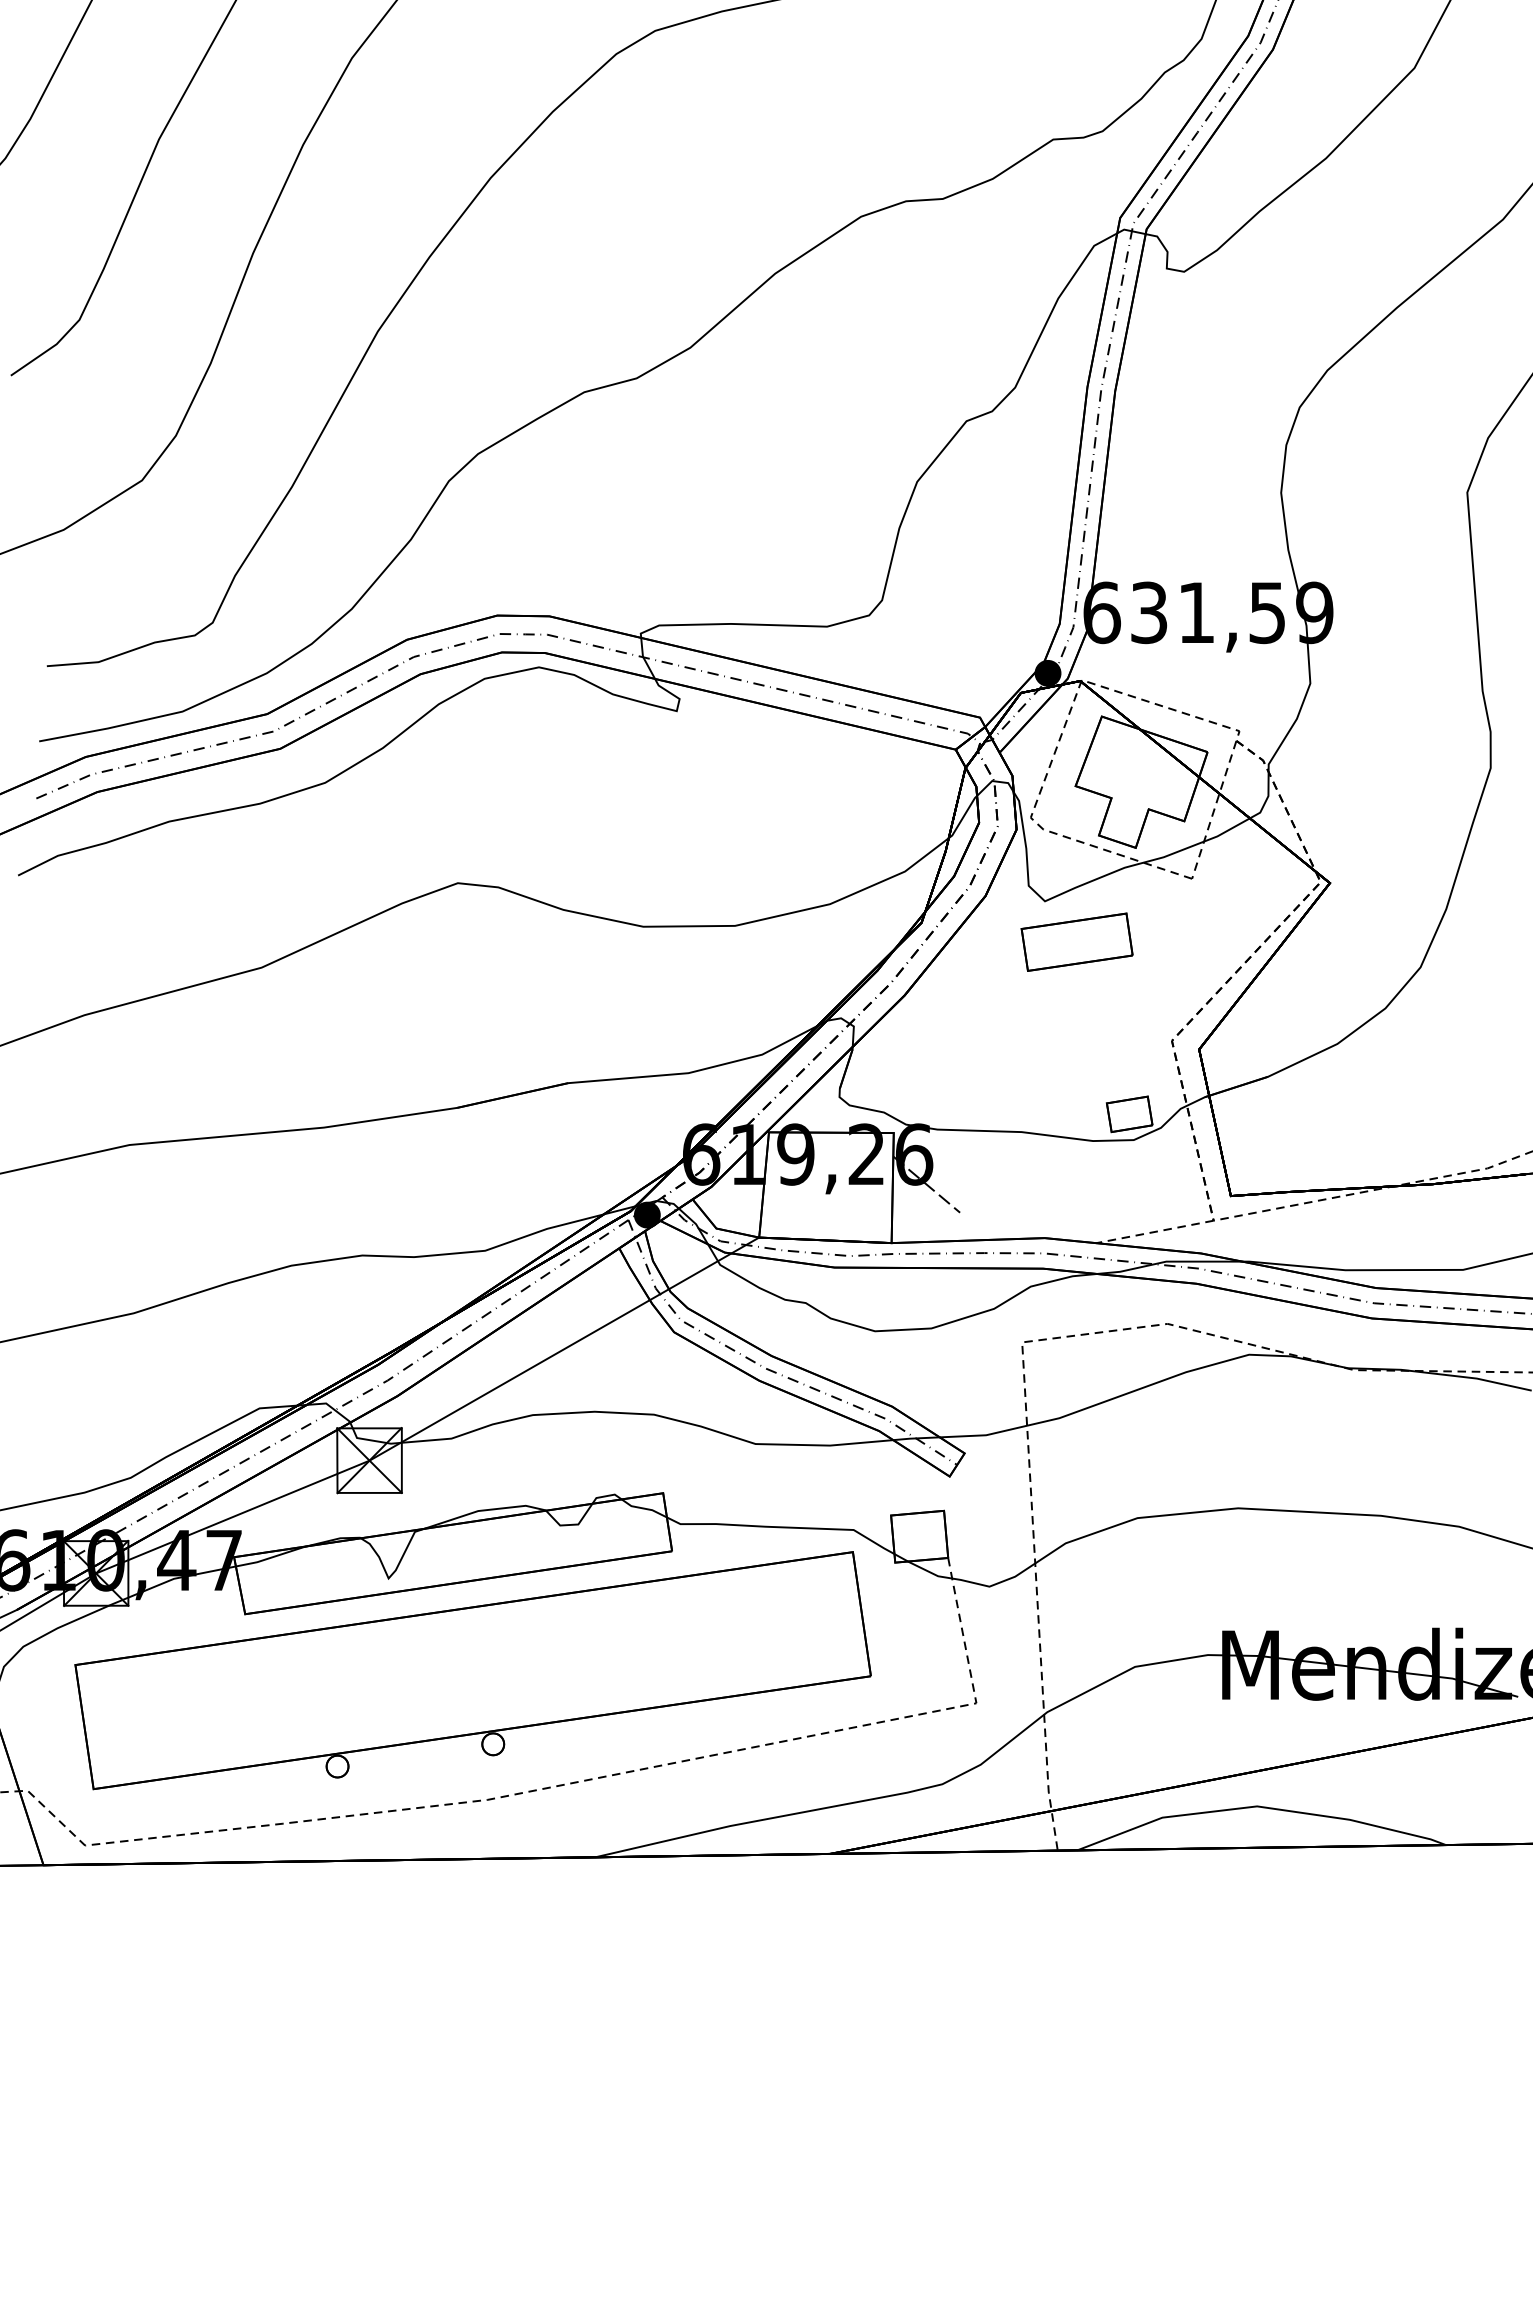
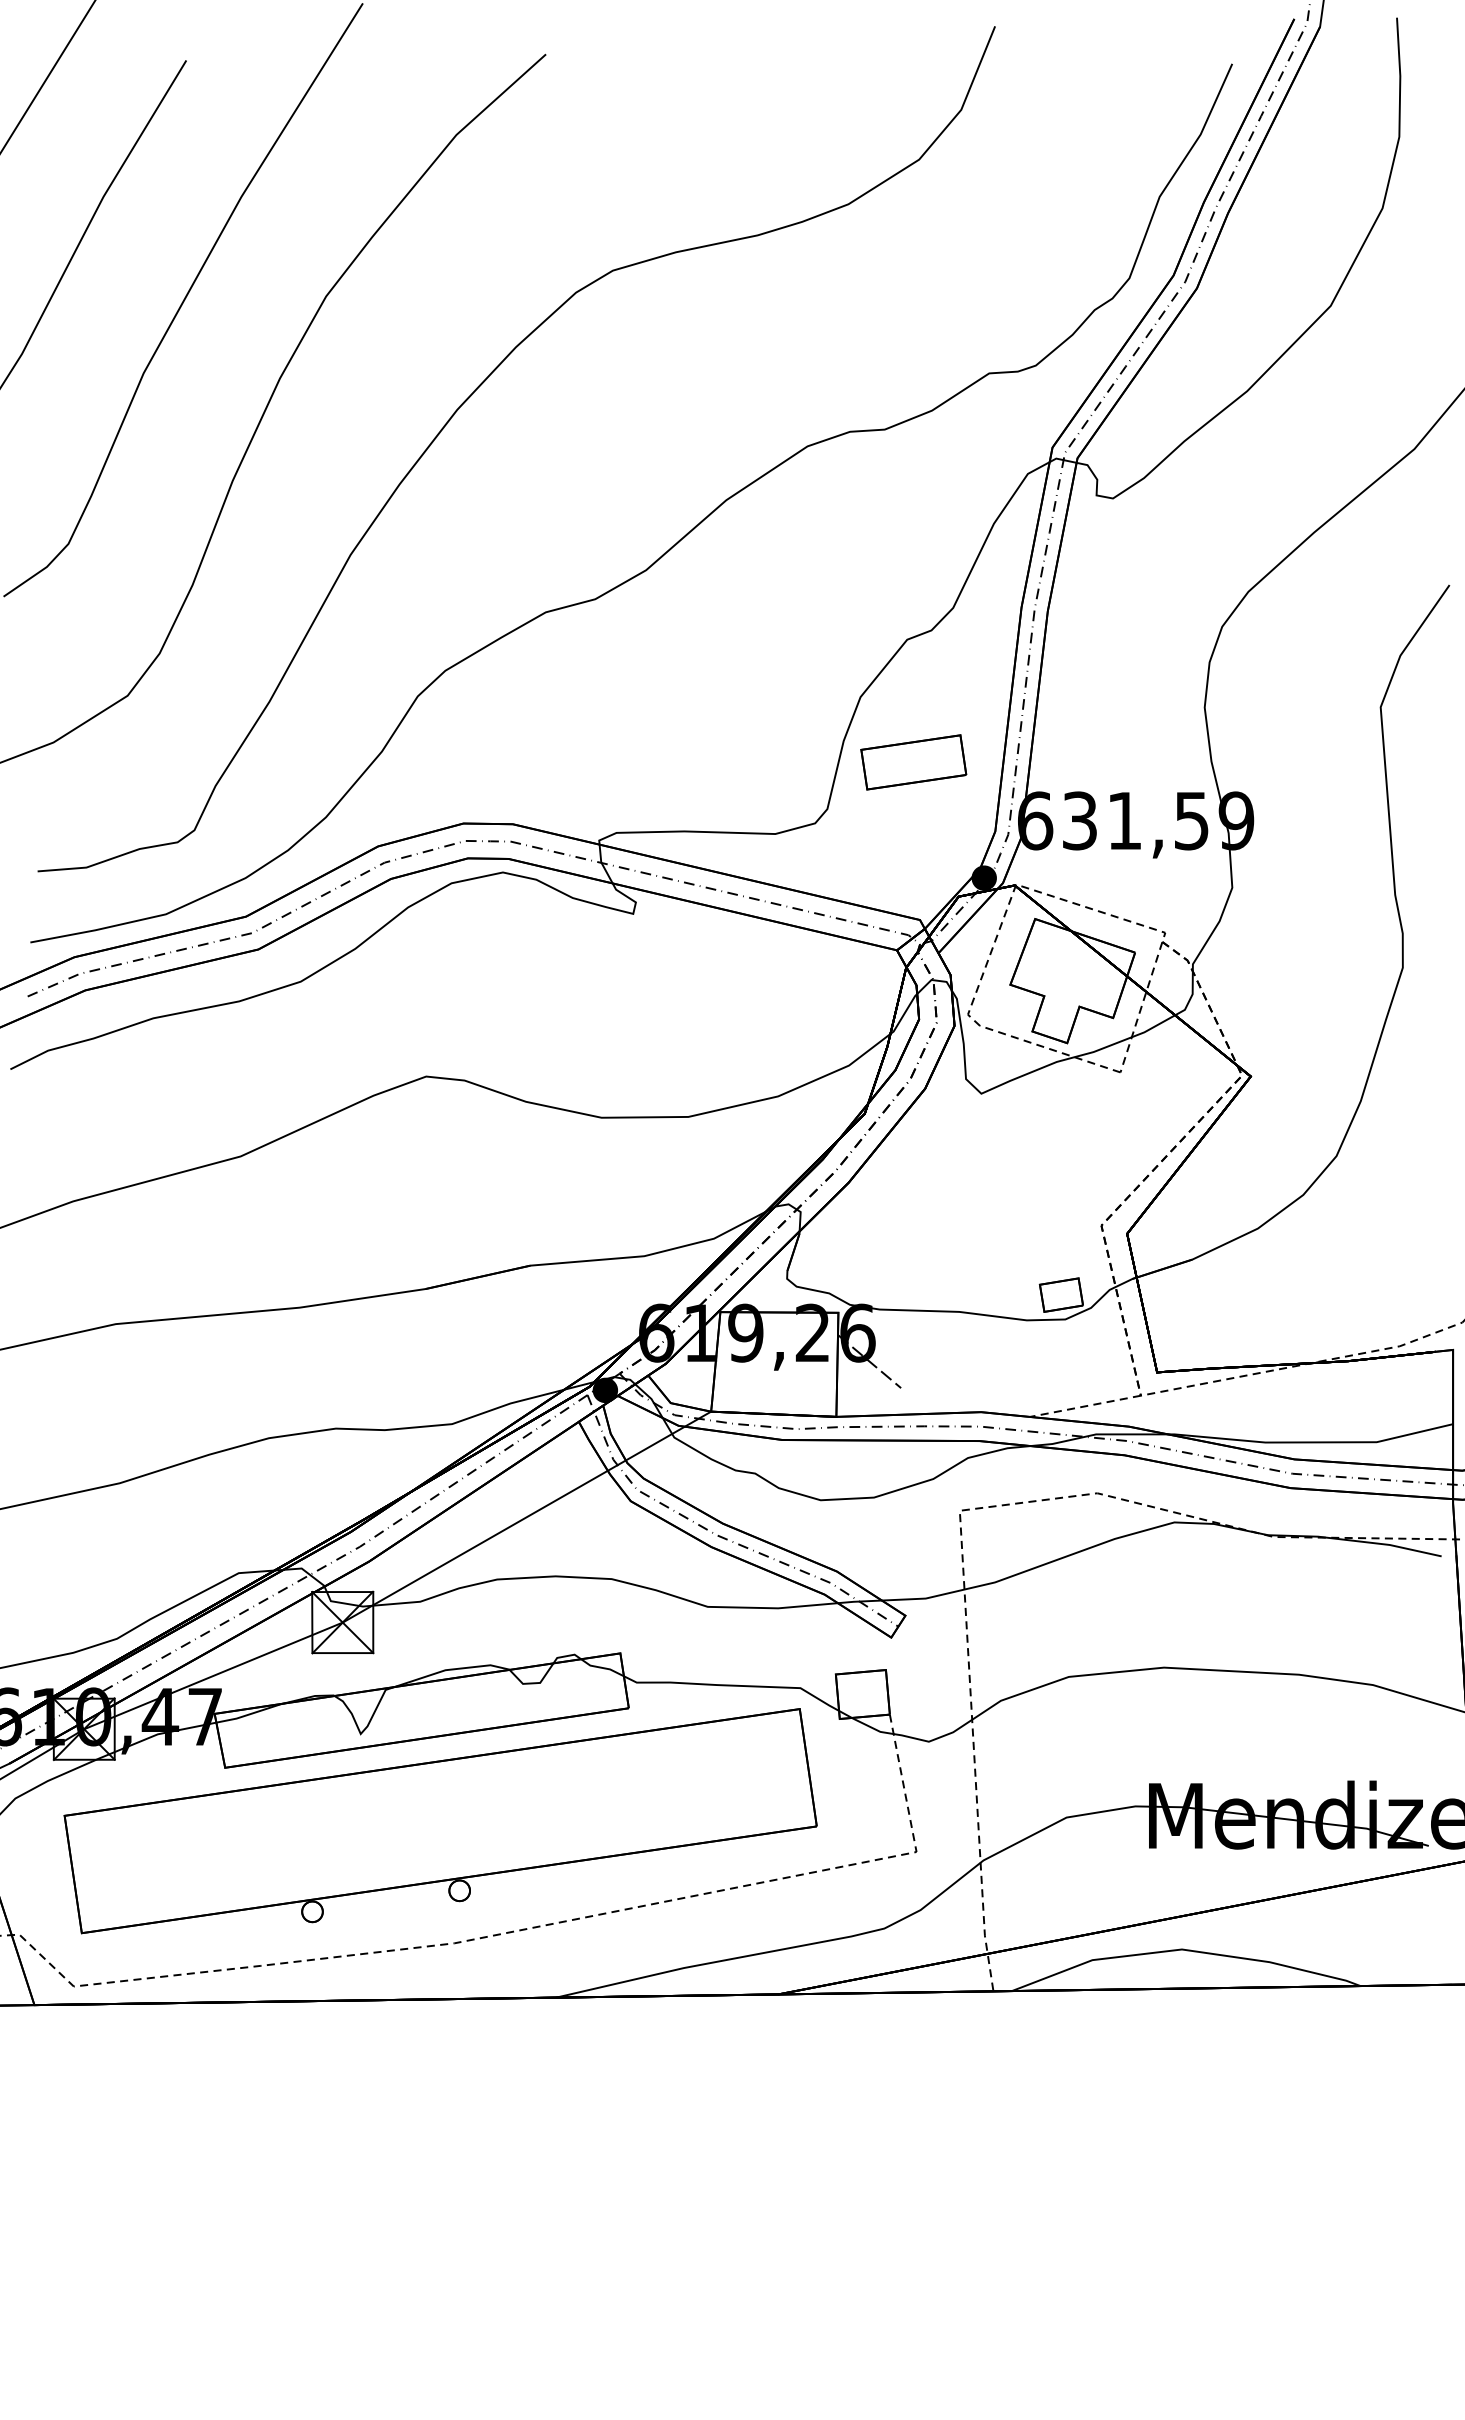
part: (1076, 942) -> (913, 762), moved

